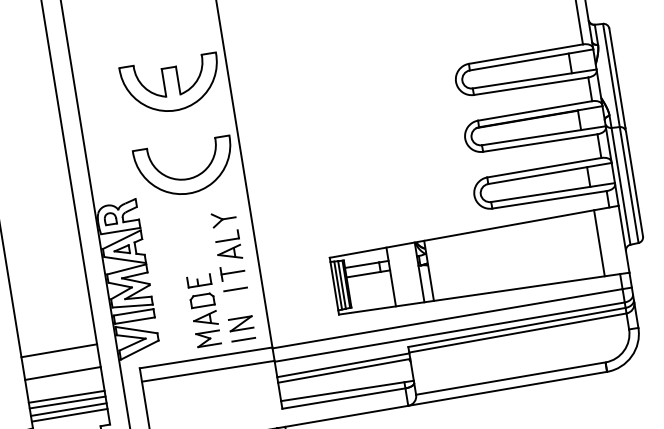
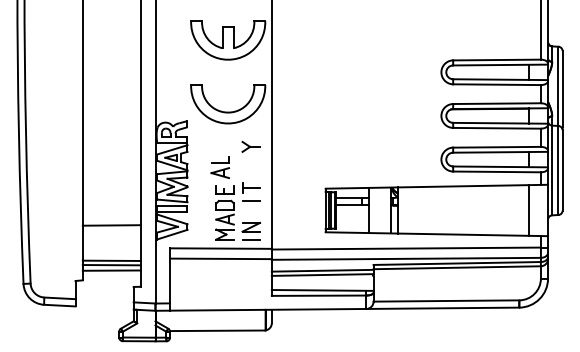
part: (227, 246) -> (219, 167), moved
line: (62, 373) -> (111, 242), removed
line: (69, 414) -> (111, 274), removed

